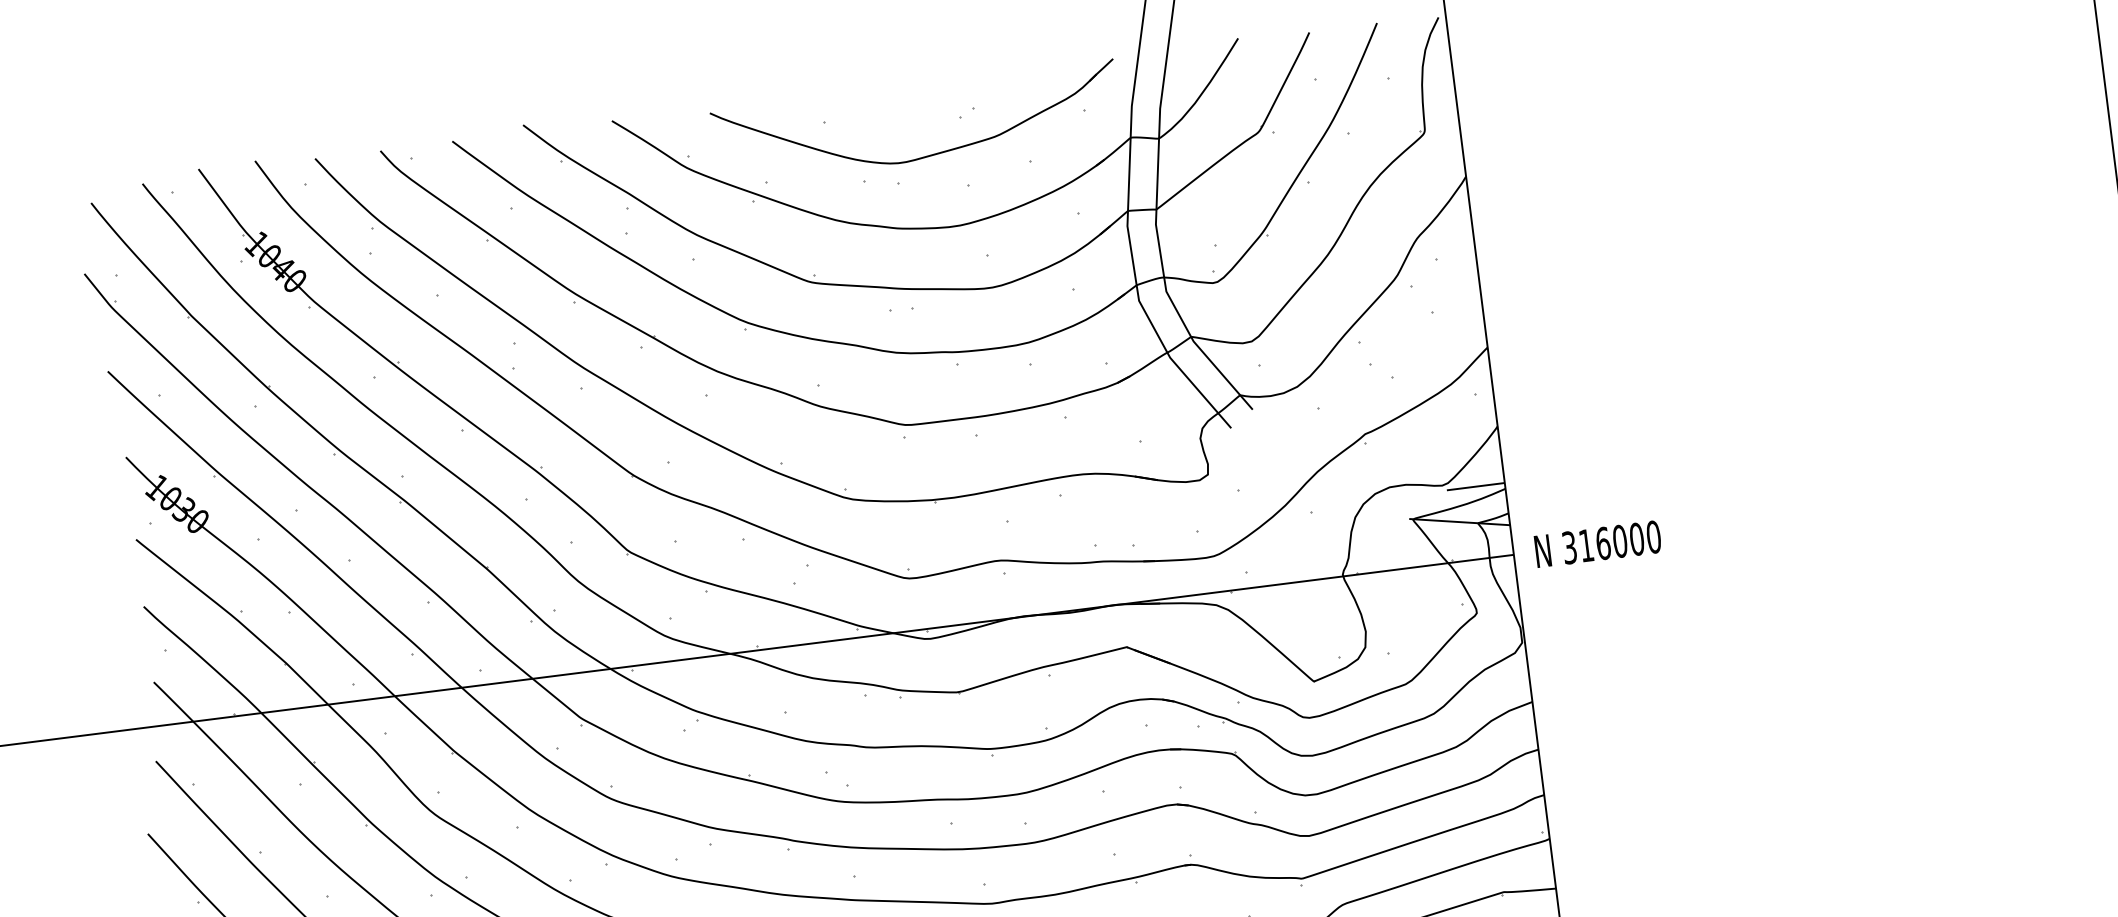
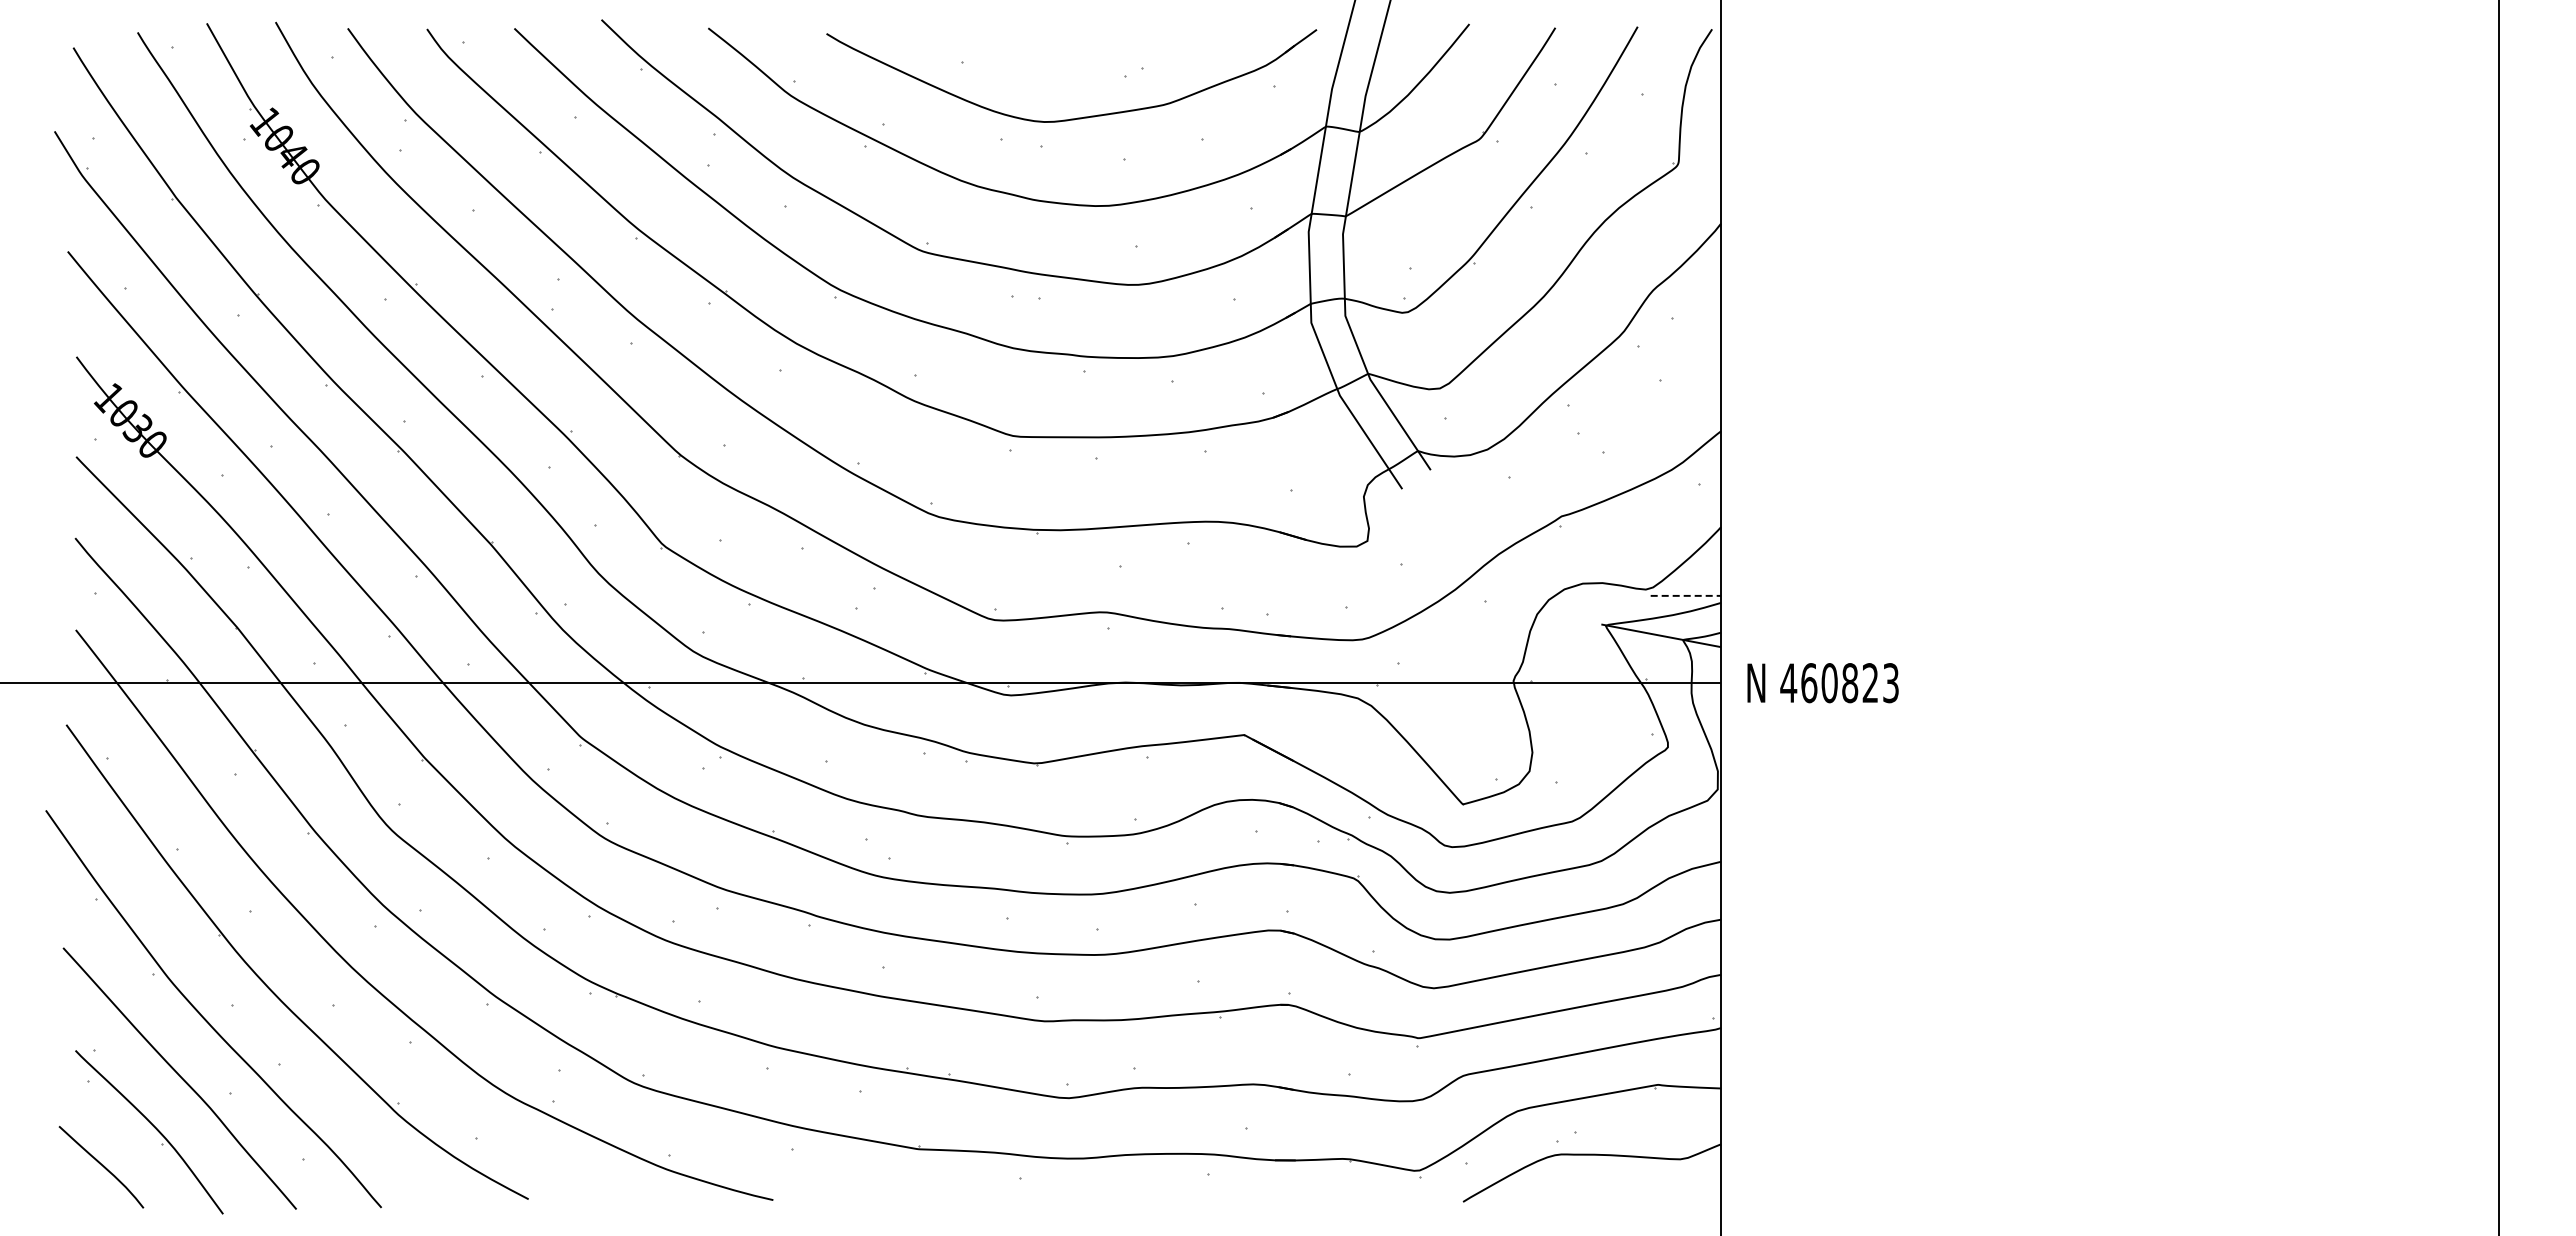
line: (1476, 486) -> (1686, 595), solid -> dashed
text: (1611, 542) -> (1839, 683), 316000 -> 460823

